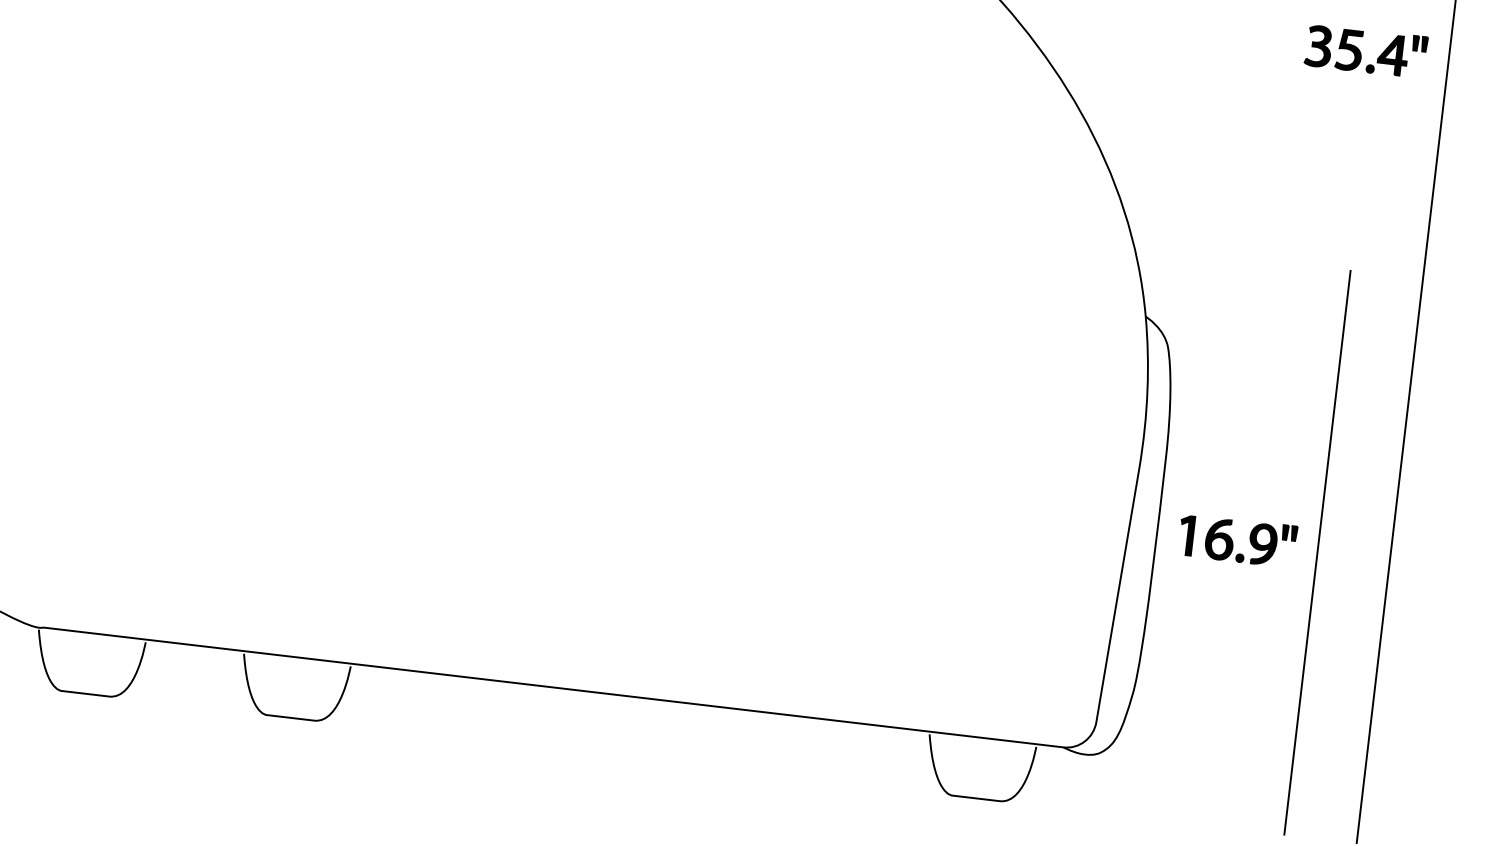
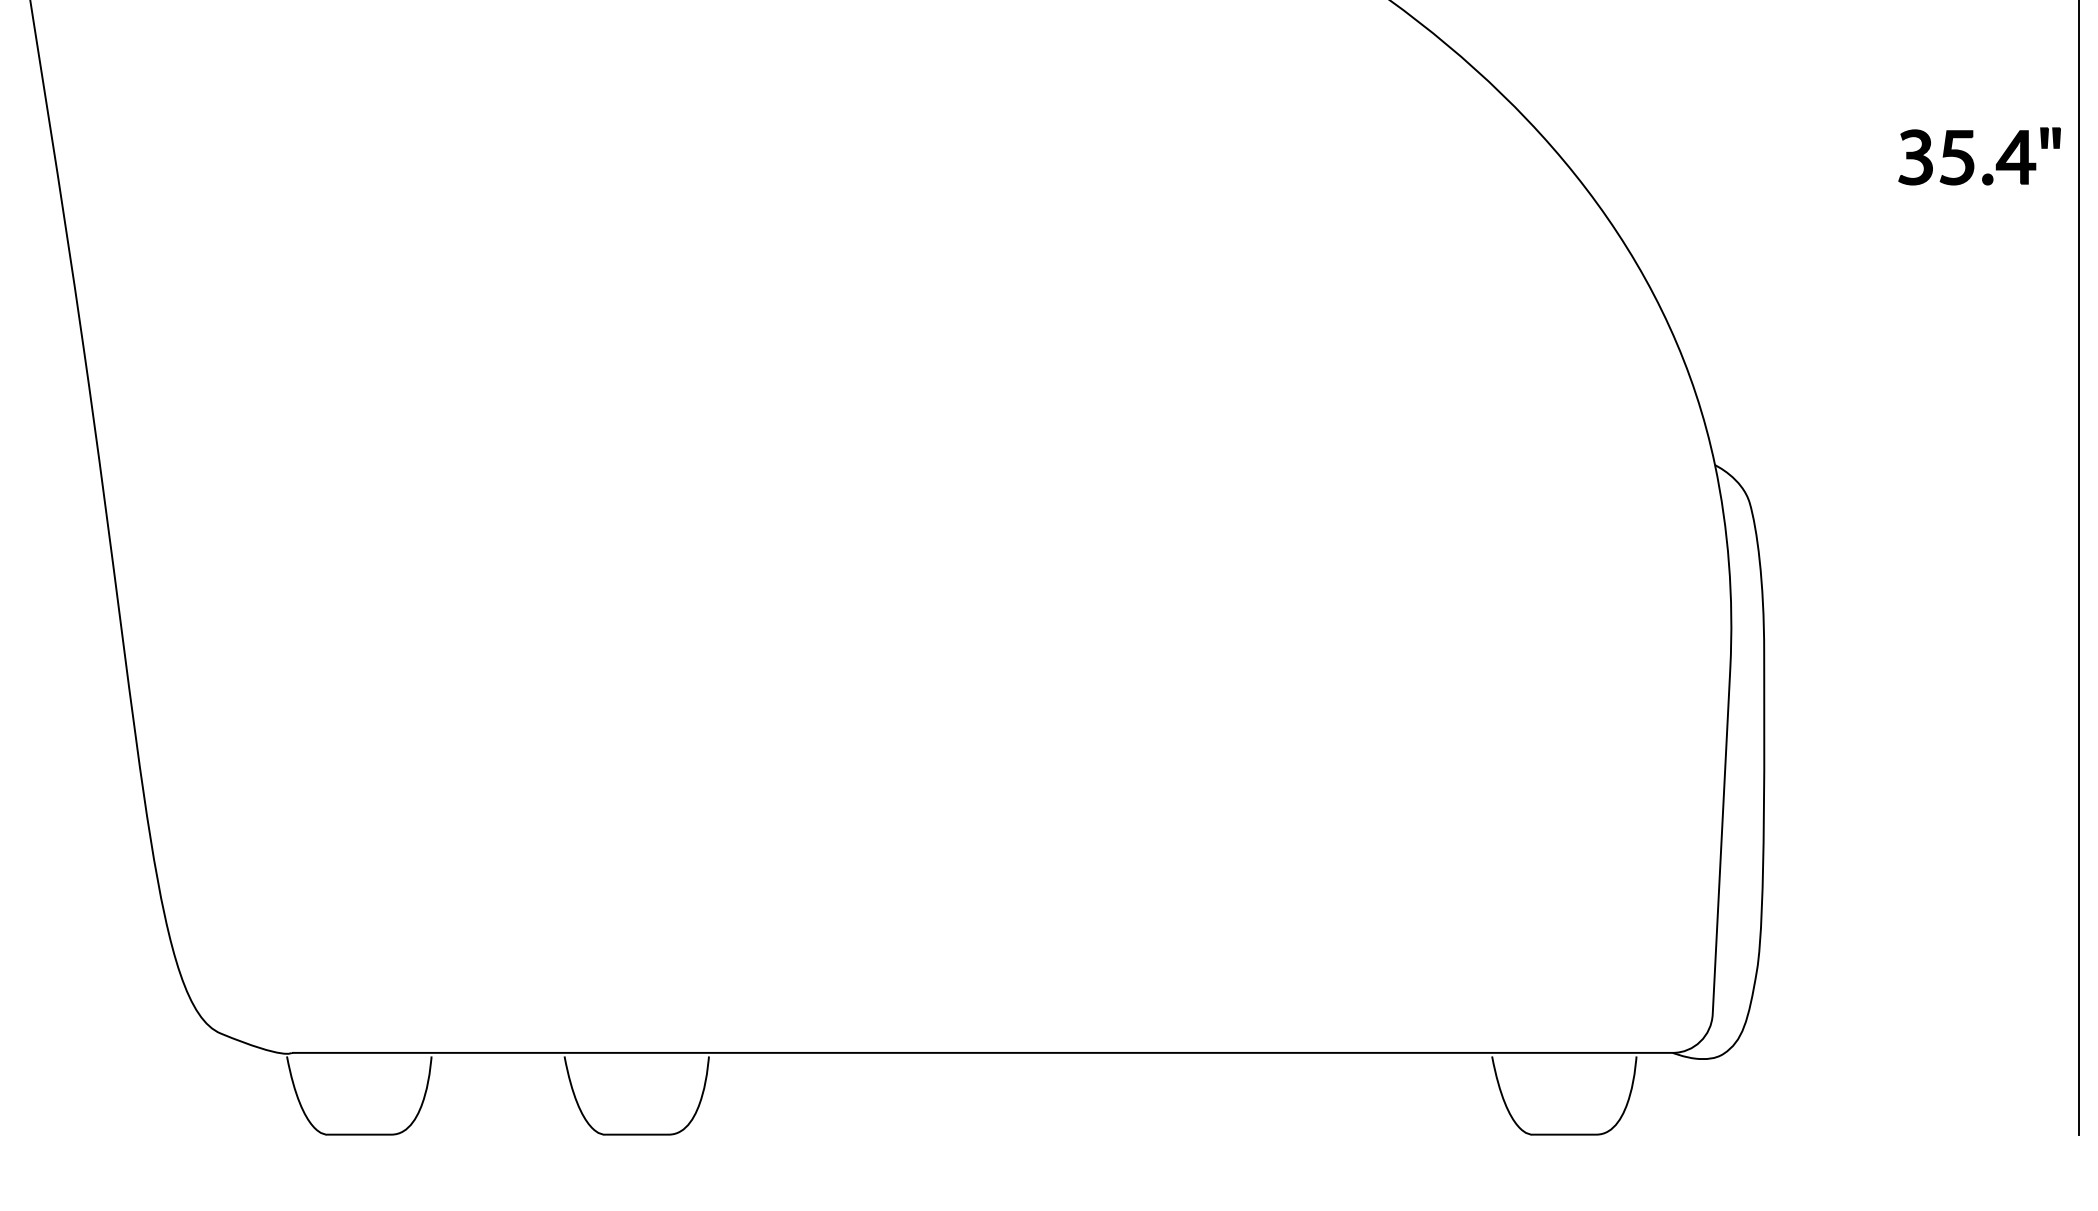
part: (1361, 53) -> (1973, 160), moved
part: (1232, 541) -> (1866, 751), removed
line: (1317, 552) -> (1981, 753), removed

